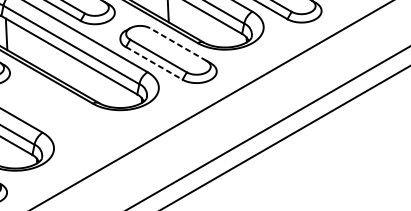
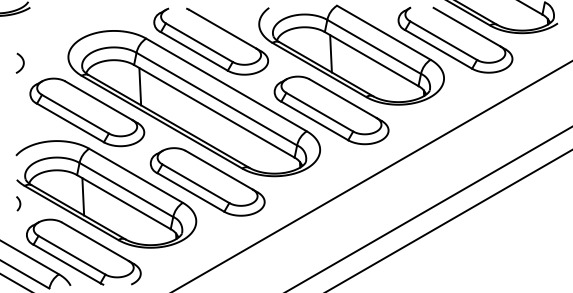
line: (178, 44) -> (343, 98), dashed -> solid
line: (154, 63) -> (314, 120), dashed -> solid
part: (63, 114) -> (207, 181), added

